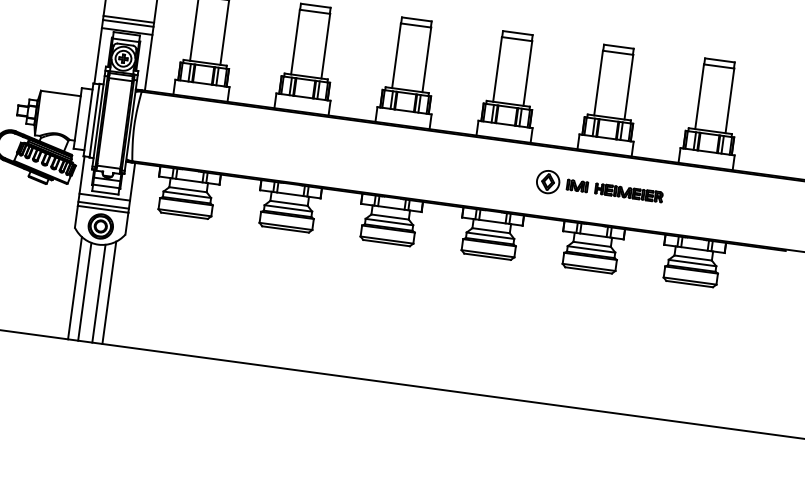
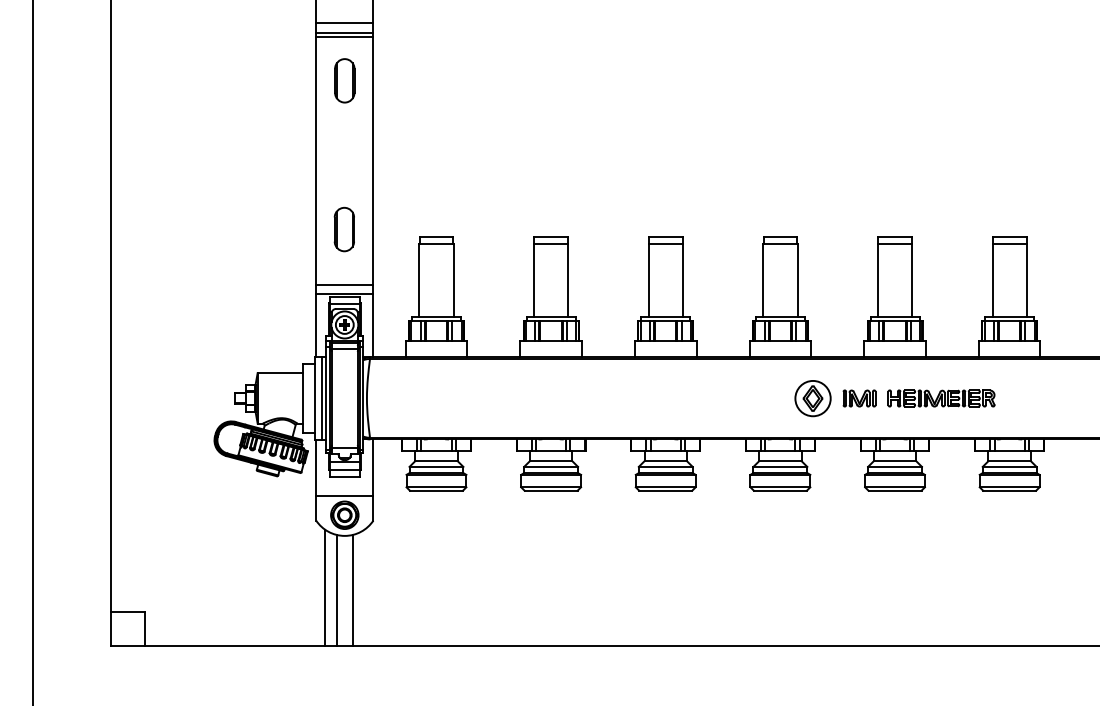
line: (128, 19) -> (344, 280), removed
part: (600, 188) -> (895, 397), size x1.4
line: (104, 197) -> (344, 482), removed
line: (103, 205) -> (344, 491), removed
line: (109, 292) -> (364, 587), removed

